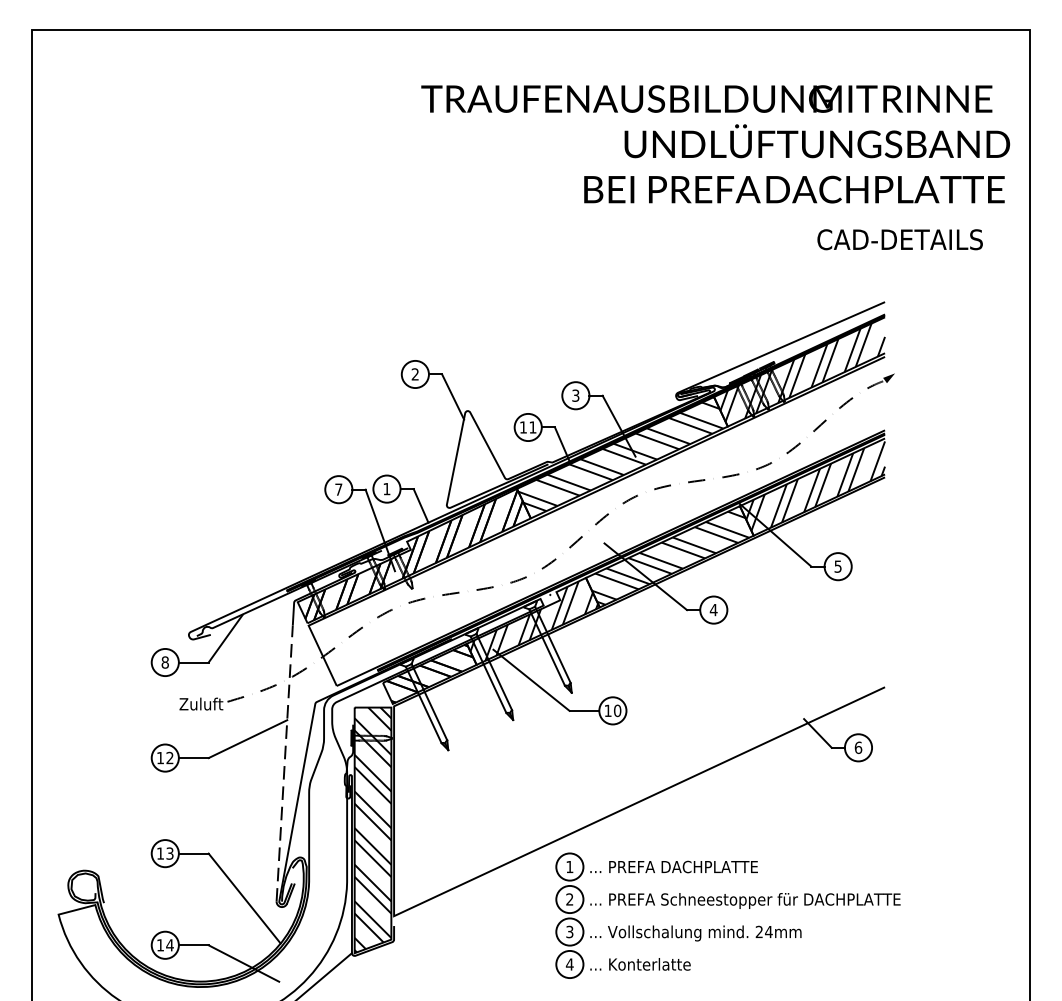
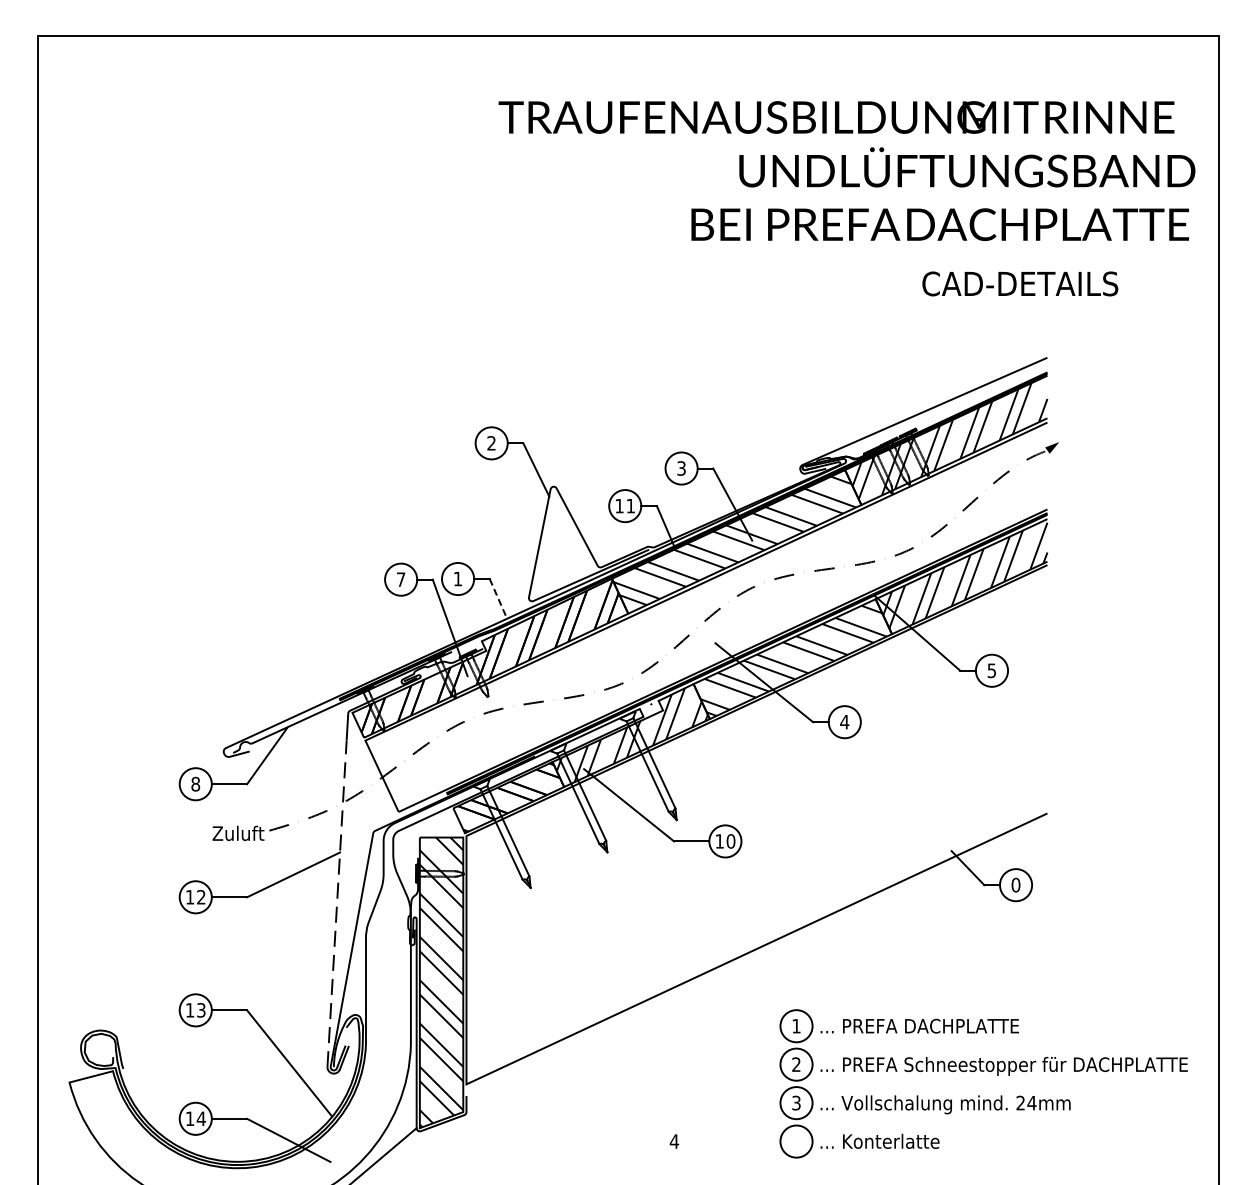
text: (900, 239) -> (1020, 283), moved
line: (421, 505) -> (498, 598), solid -> dashed
text: (858, 747) -> (1015, 884), 6 -> 0
part: (727, 905) -> (983, 1071), moved

